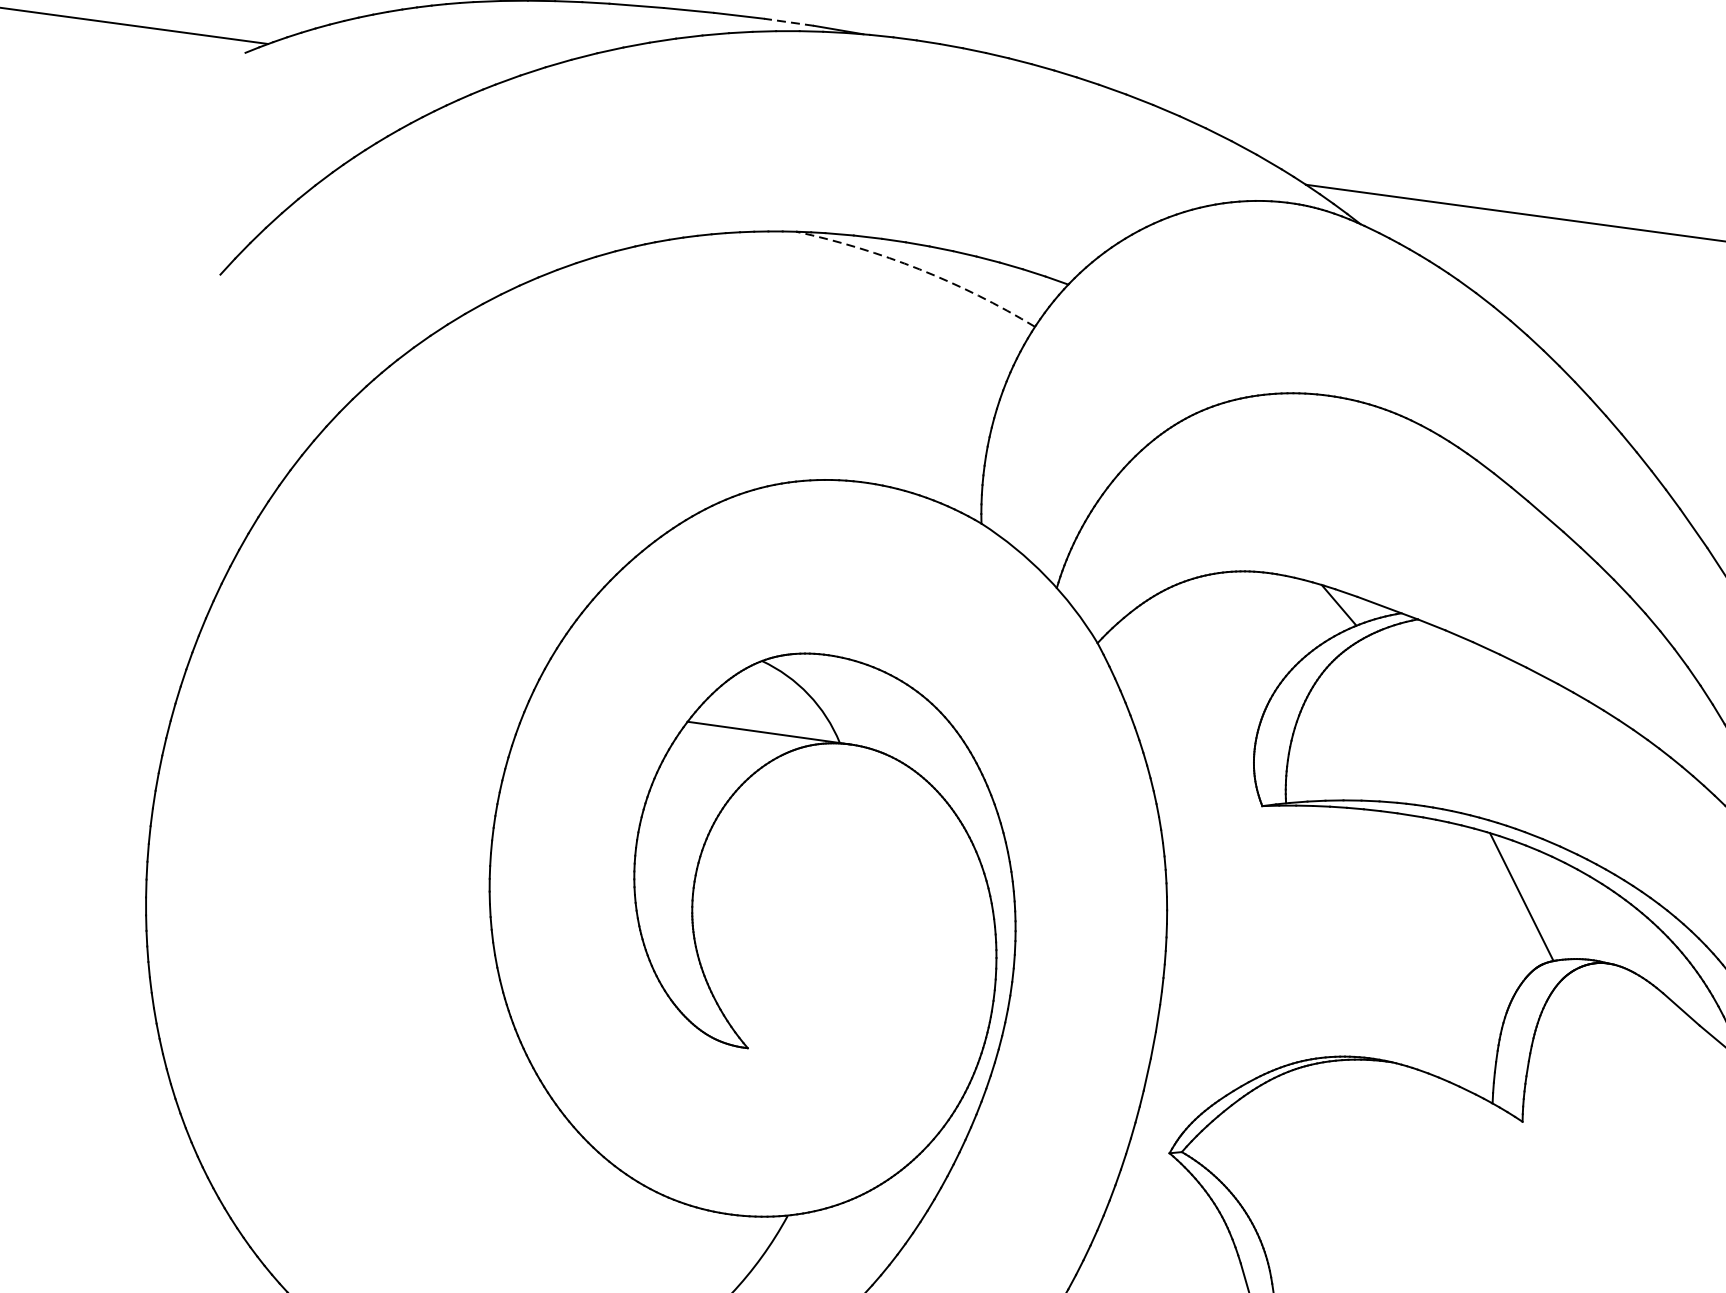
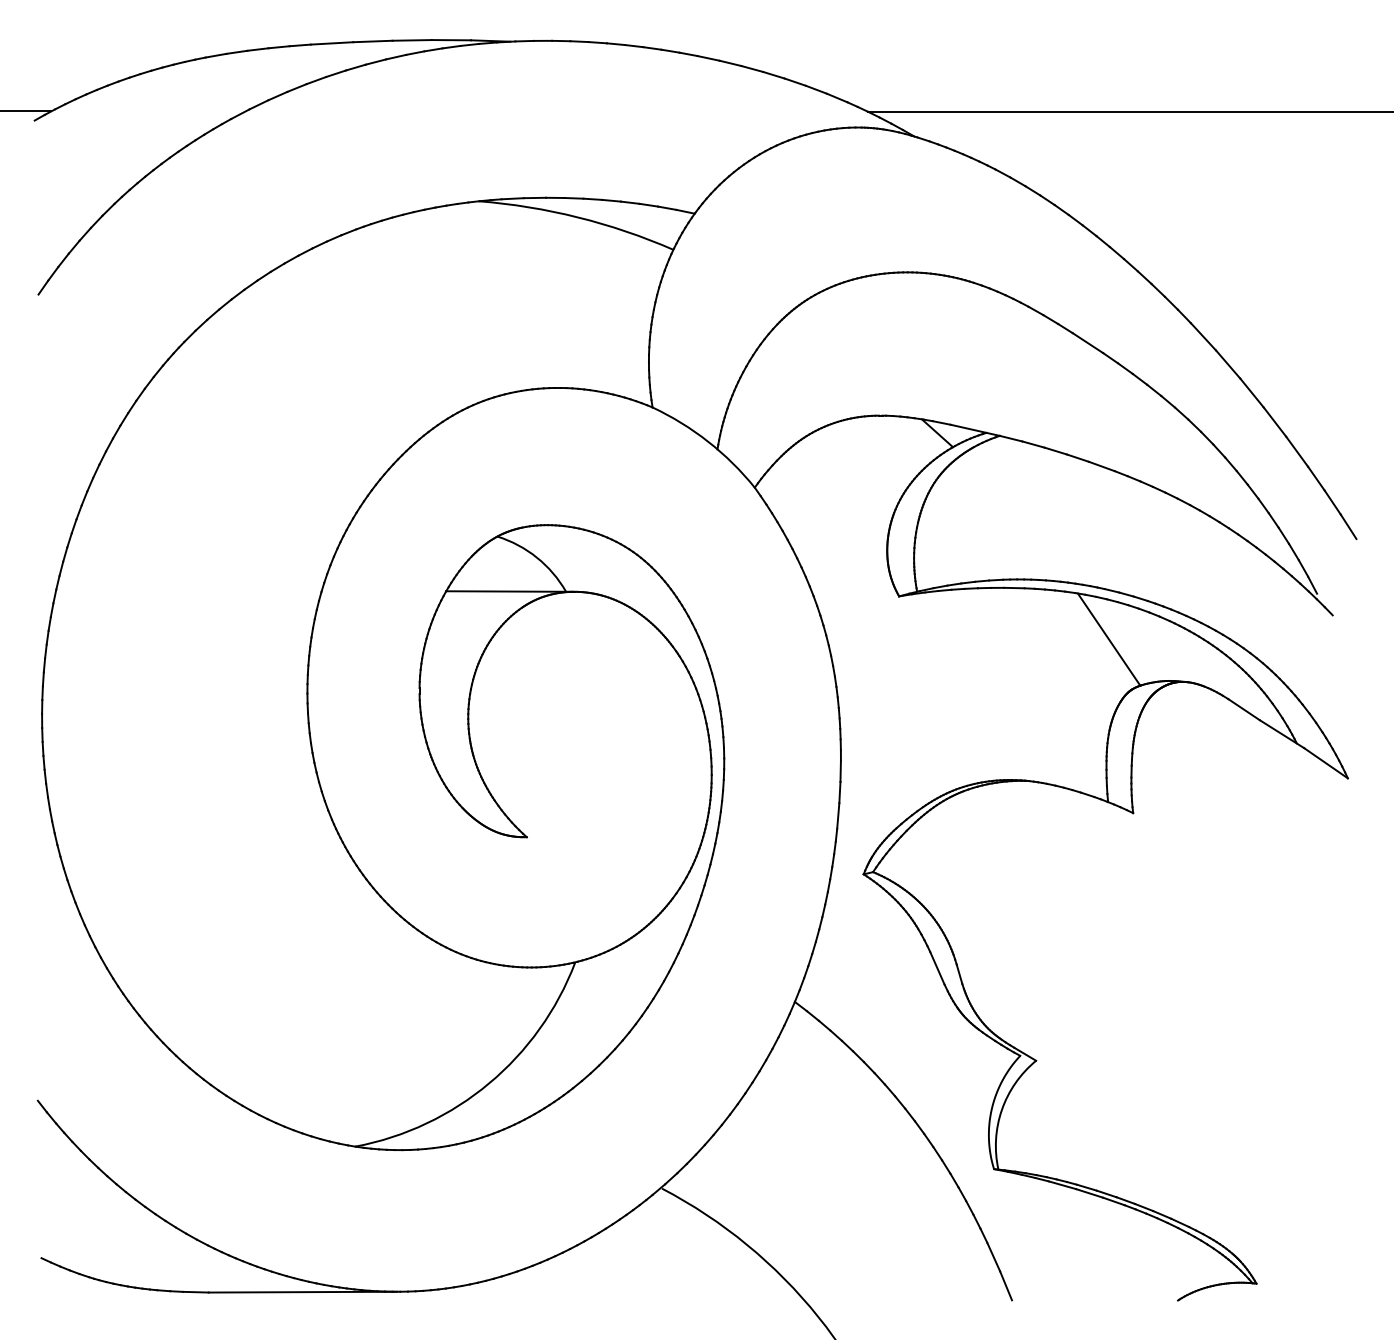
line: (788, 22) -> (451, 40), dashed -> solid
arc: (919, 269) -> (578, 217), dashed -> solid

